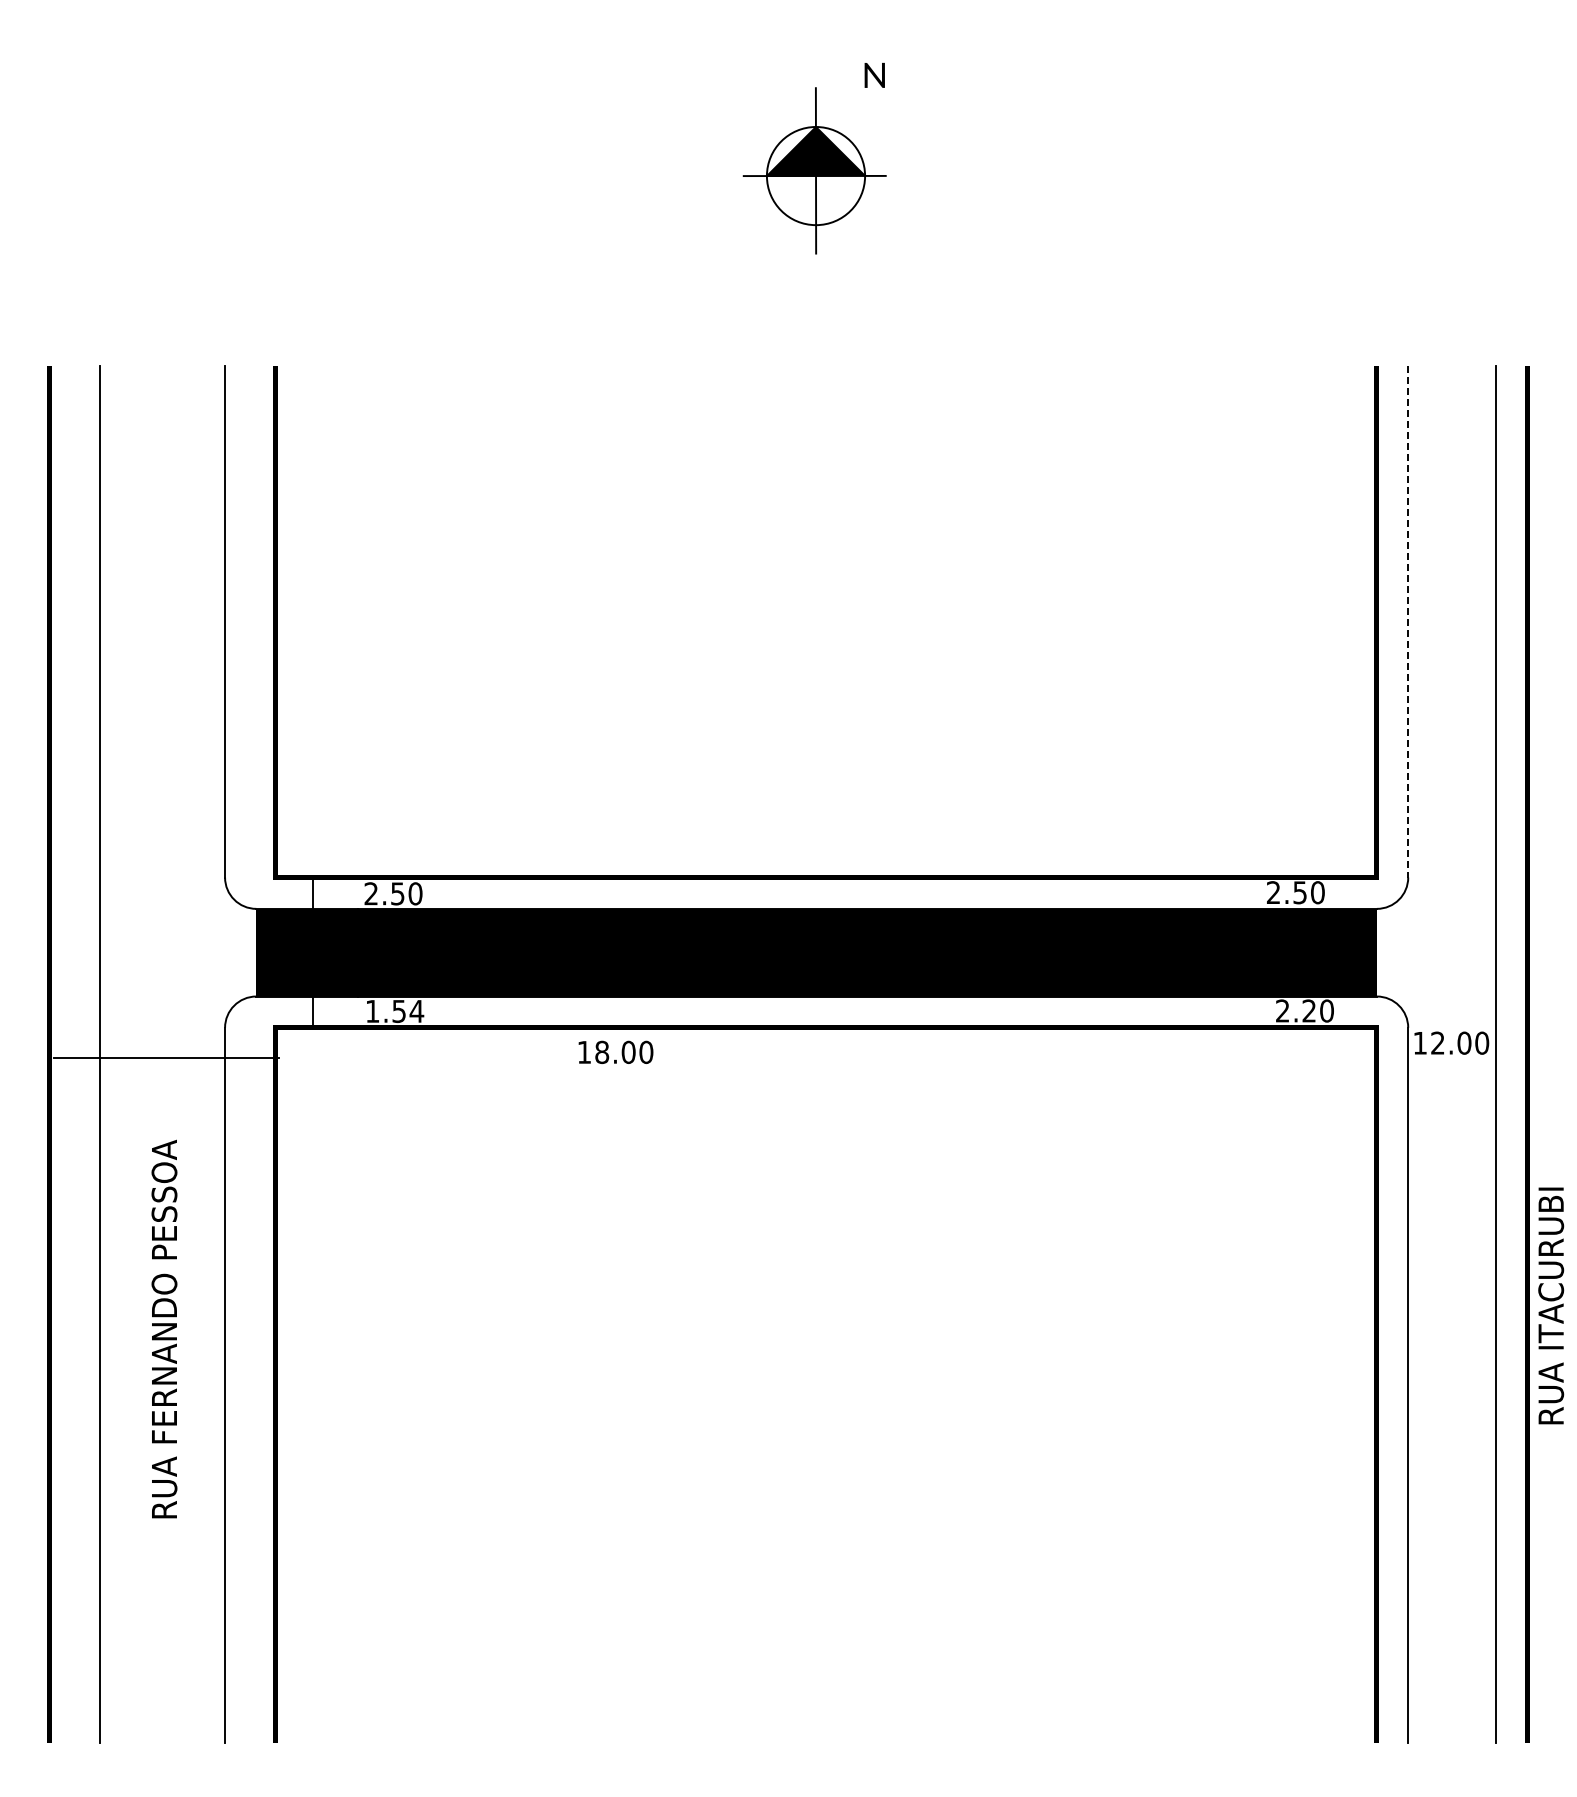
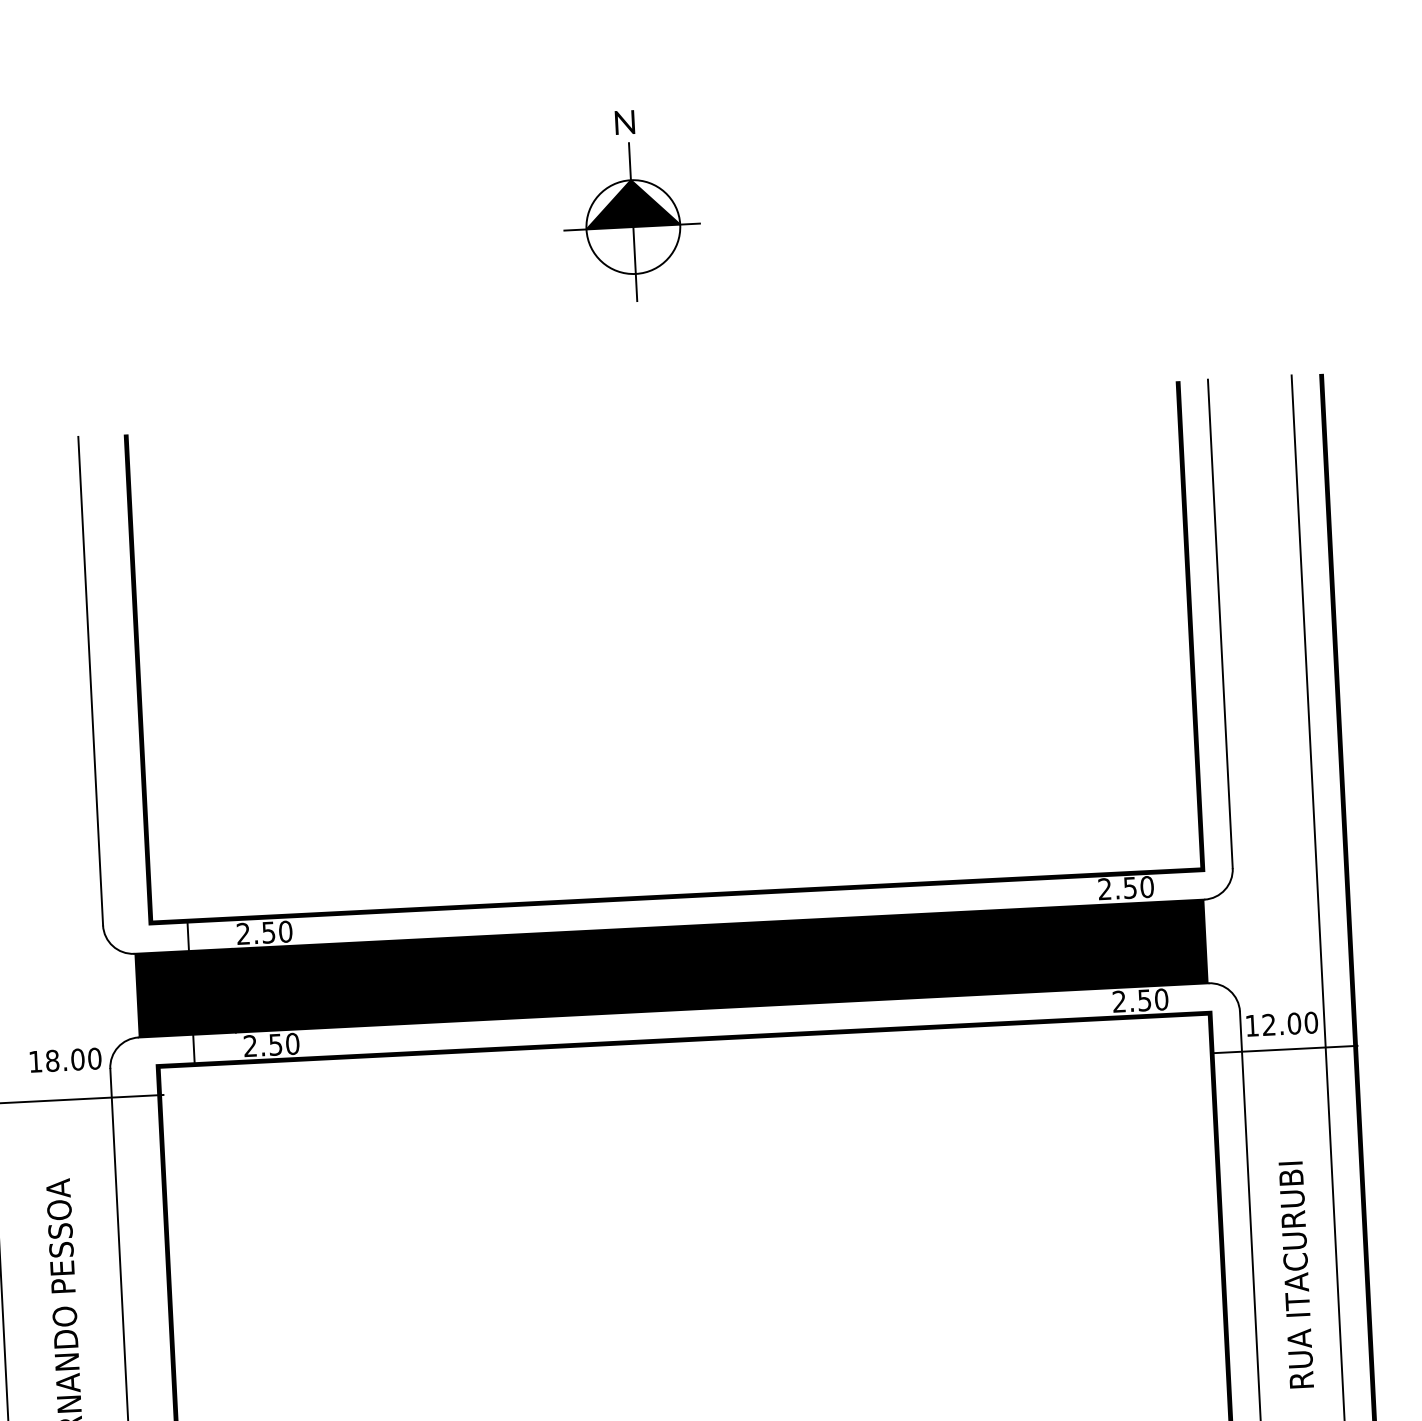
text: (874, 75) -> (624, 122), moved
line: (1408, 621) -> (1220, 623), dashed -> solid
text: (395, 1010) -> (272, 1044), 1.54 -> 2.50
text: (1308, 1010) -> (1143, 999), 2.20 -> 2.50
text: (615, 1051) -> (65, 1059), moved
line: (1453, 1069) -> (1285, 1049), added
text: (1551, 1305) -> (1296, 1274), moved

